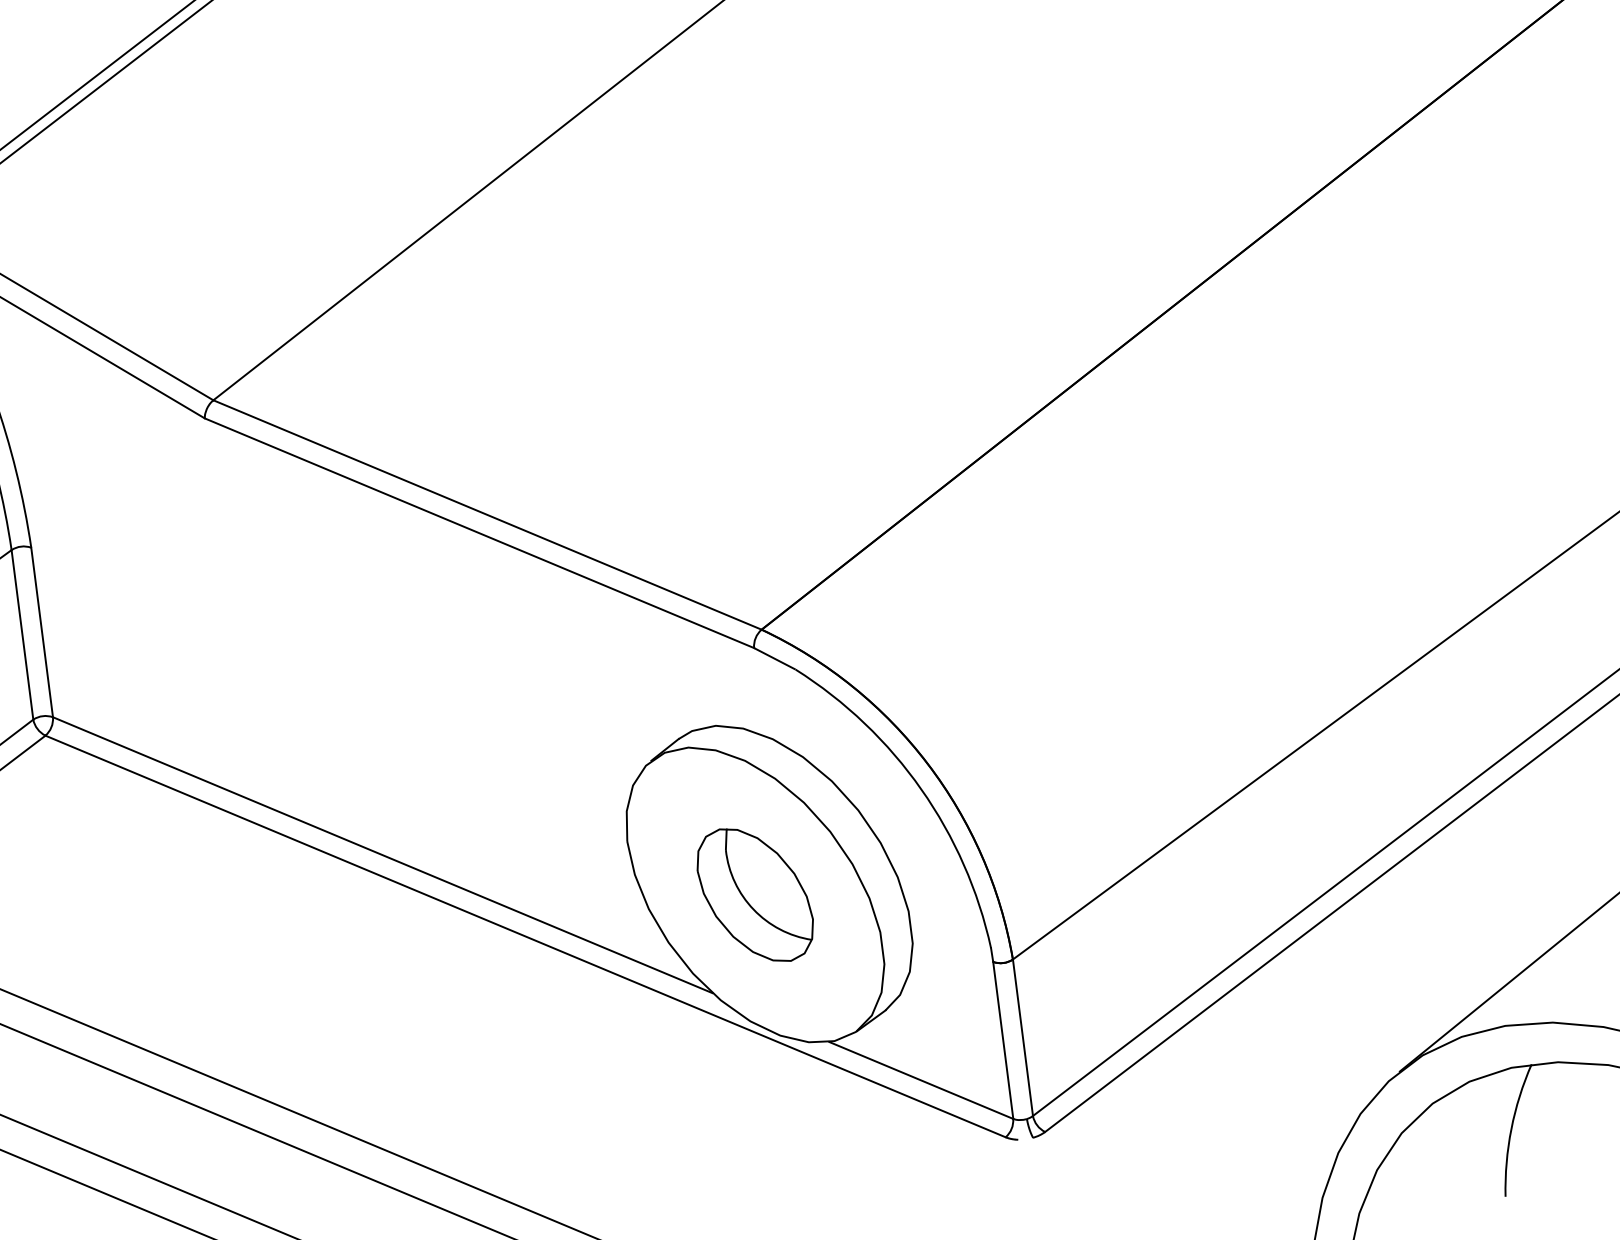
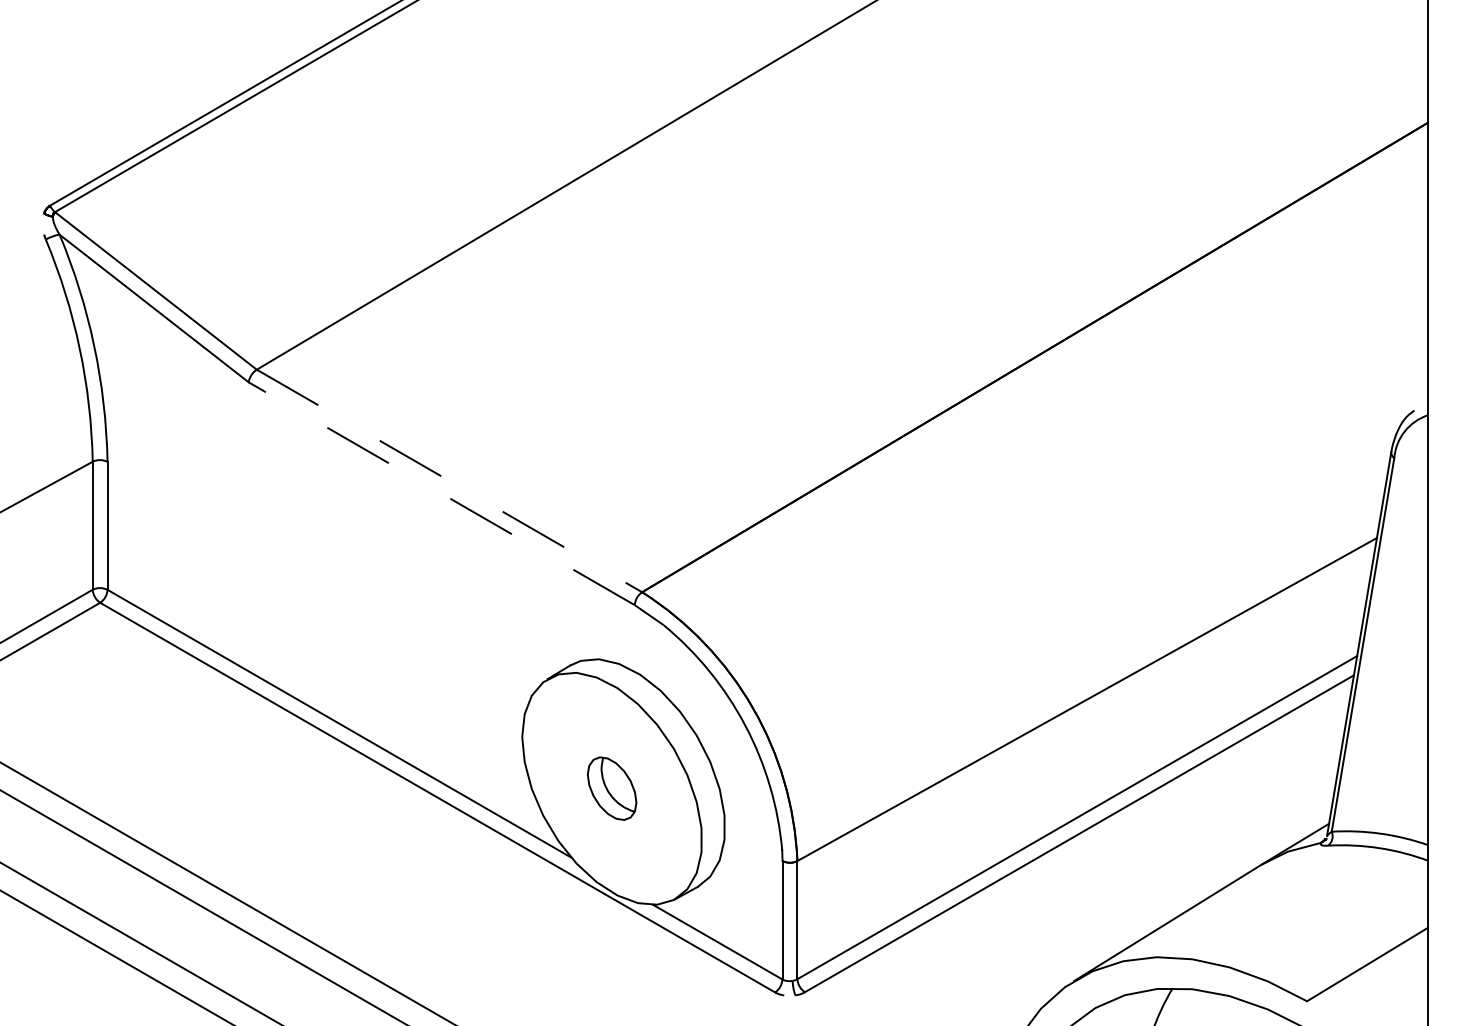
line: (487, 514) -> (449, 480), solid -> dashed
line: (479, 532) -> (441, 493), solid -> dashed
part: (754, 894) -> (611, 788), size x0.6

